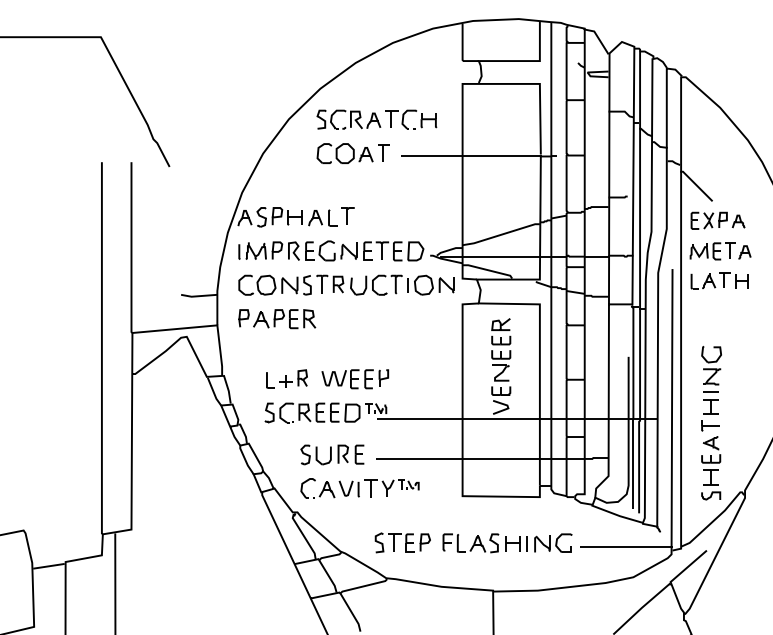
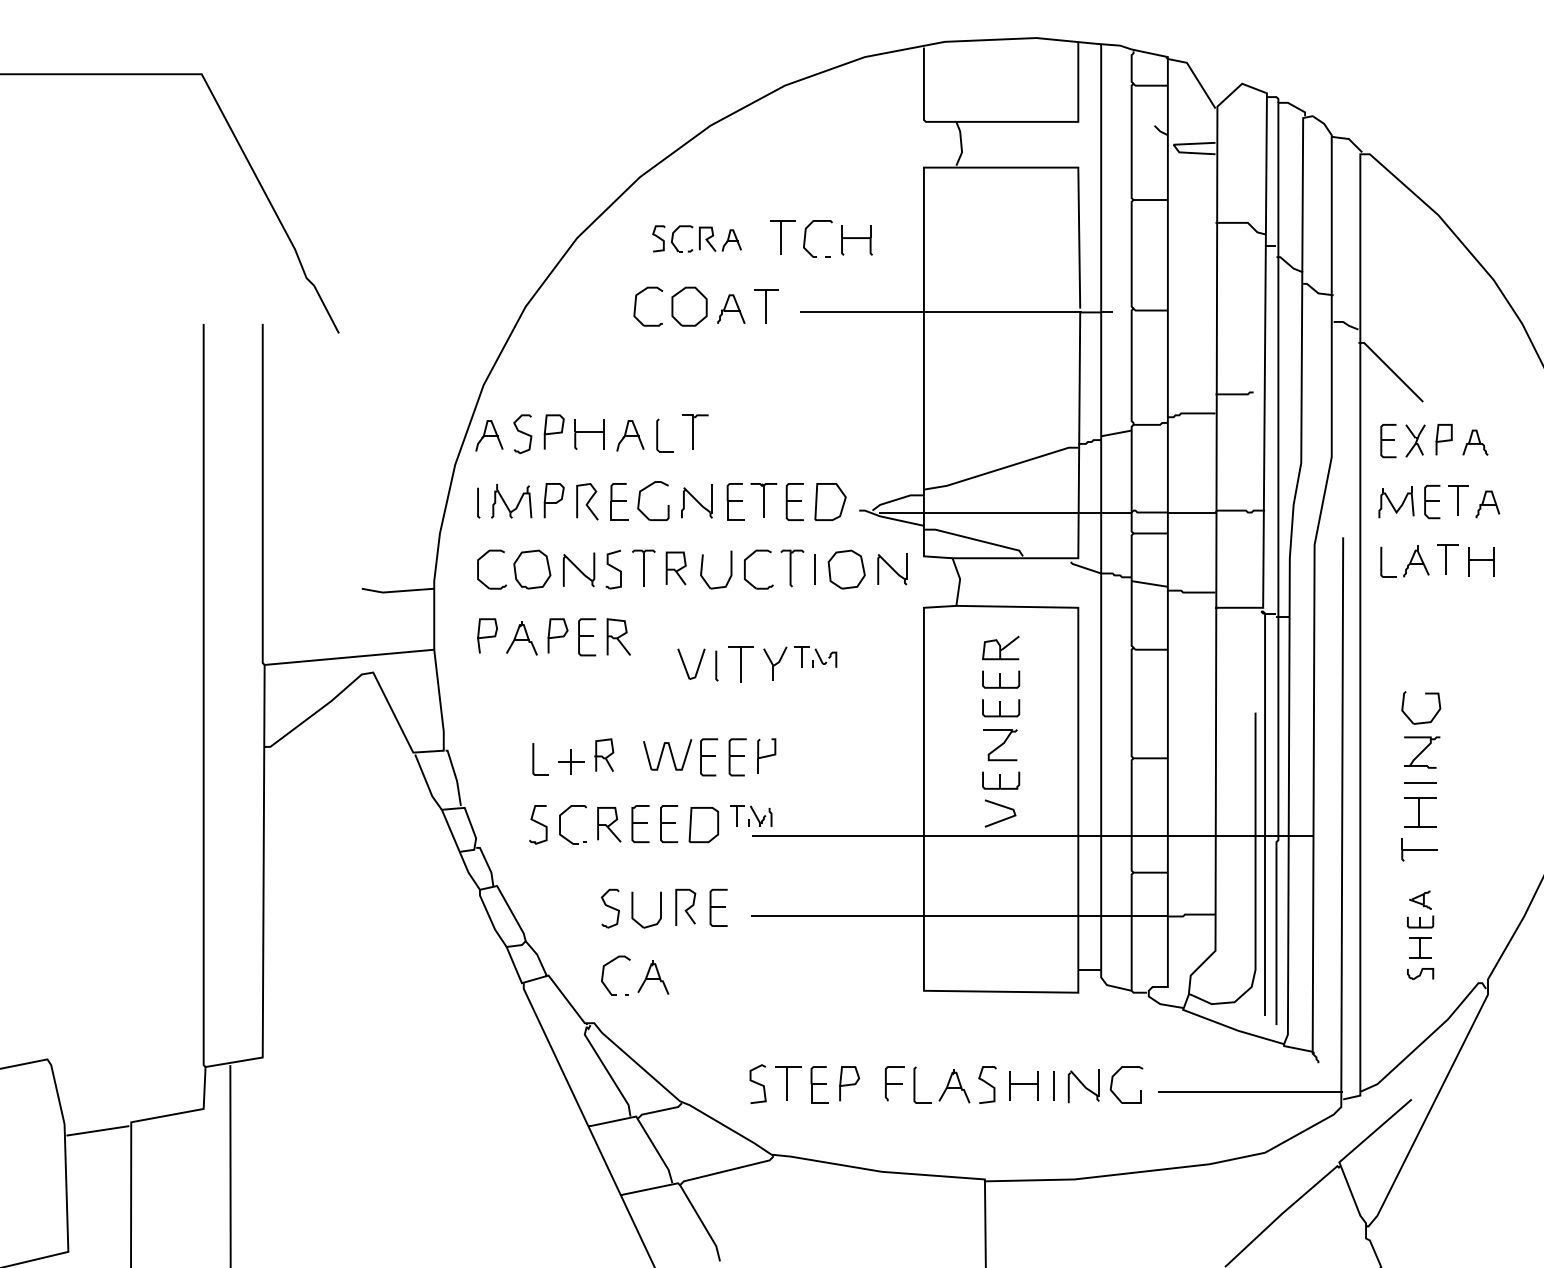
part: (348, 119) -> (696, 238), size x0.7
part: (711, 468) -> (1421, 935), size x0.7
part: (378, 488) -> (756, 663), moved

